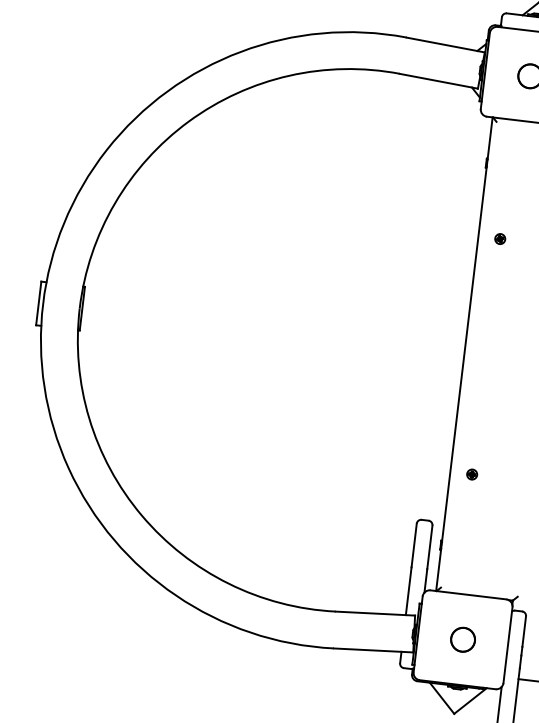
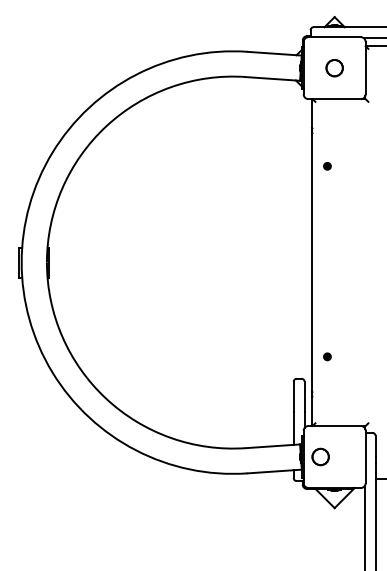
part: (500, 239) -> (327, 166), moved
part: (472, 474) -> (327, 356), moved
part: (462, 639) -> (320, 456), moved

